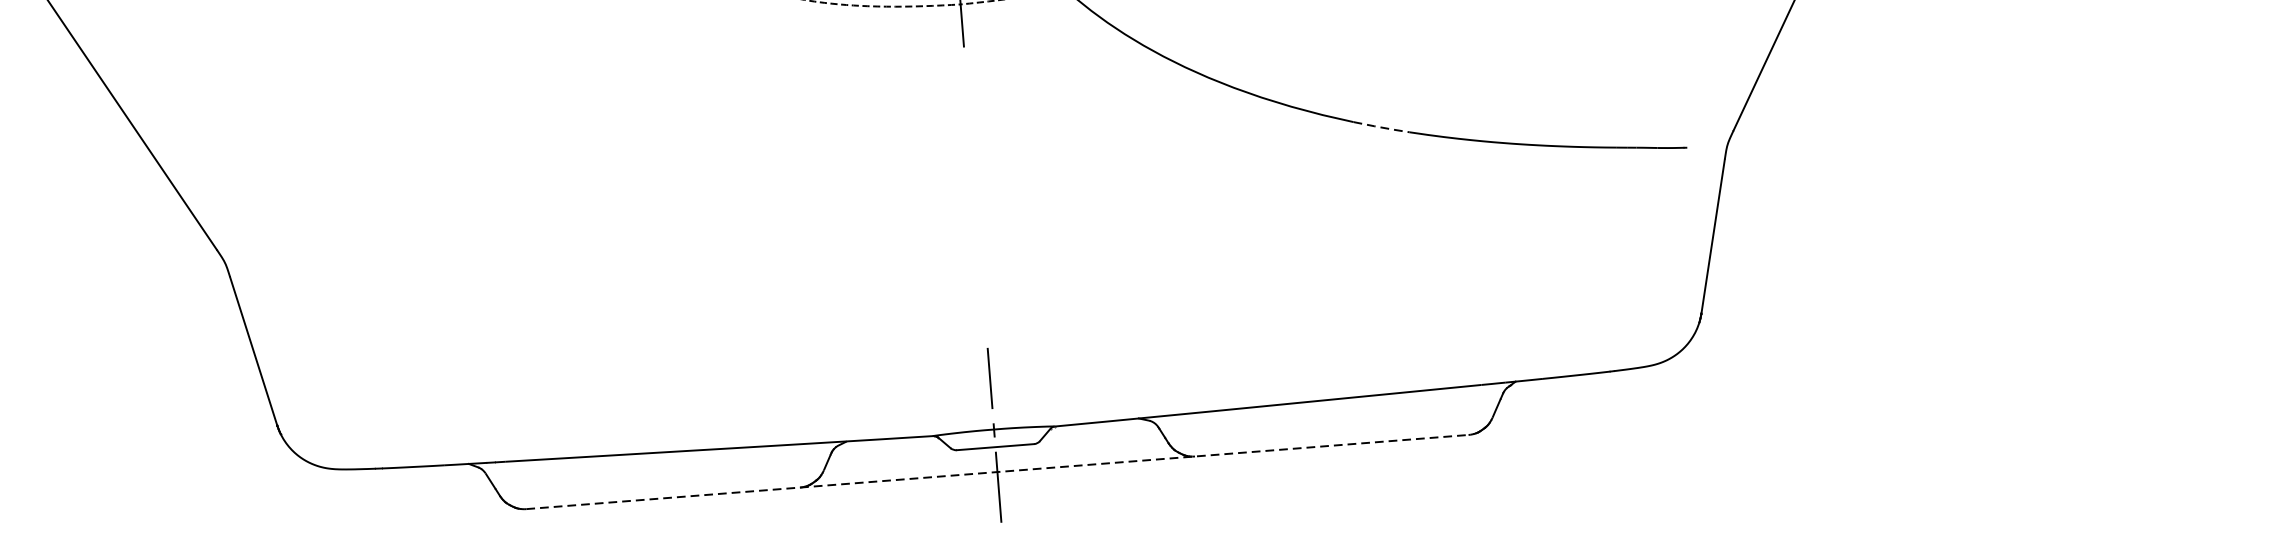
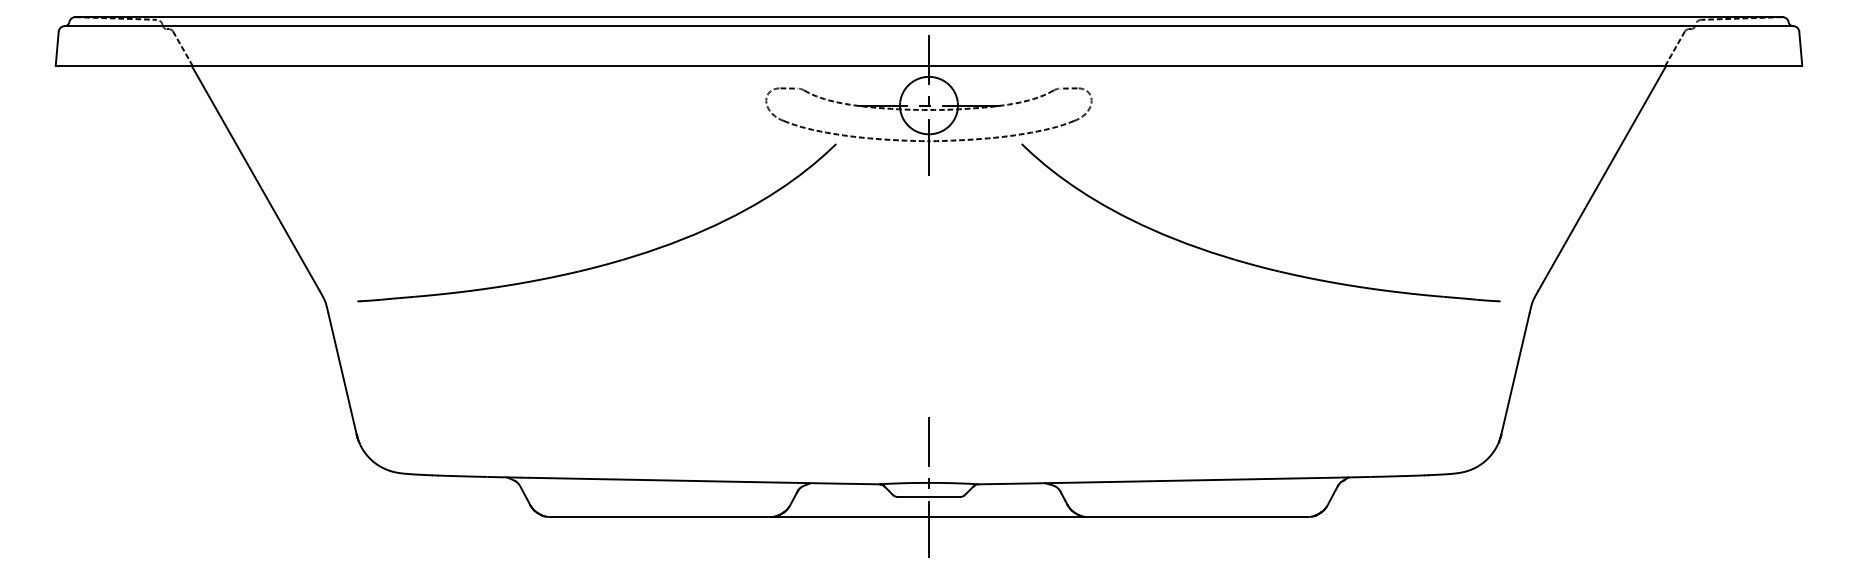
line: (1382, 127) -> (1258, 266), dashed -> solid
part: (570, 188) -> (605, 263), added
line: (996, 472) -> (928, 517), dashed -> solid

